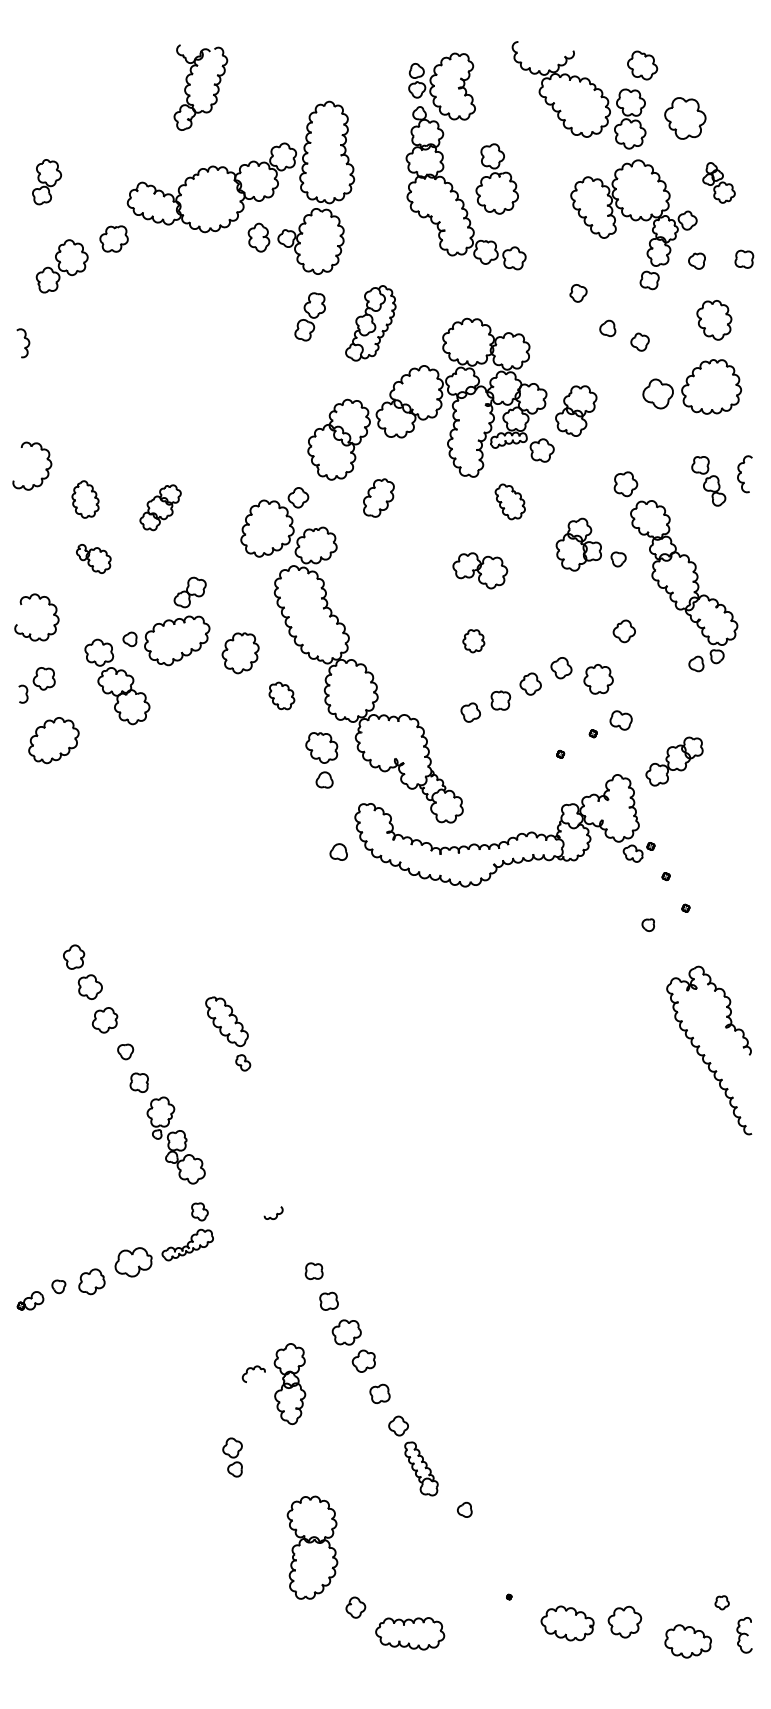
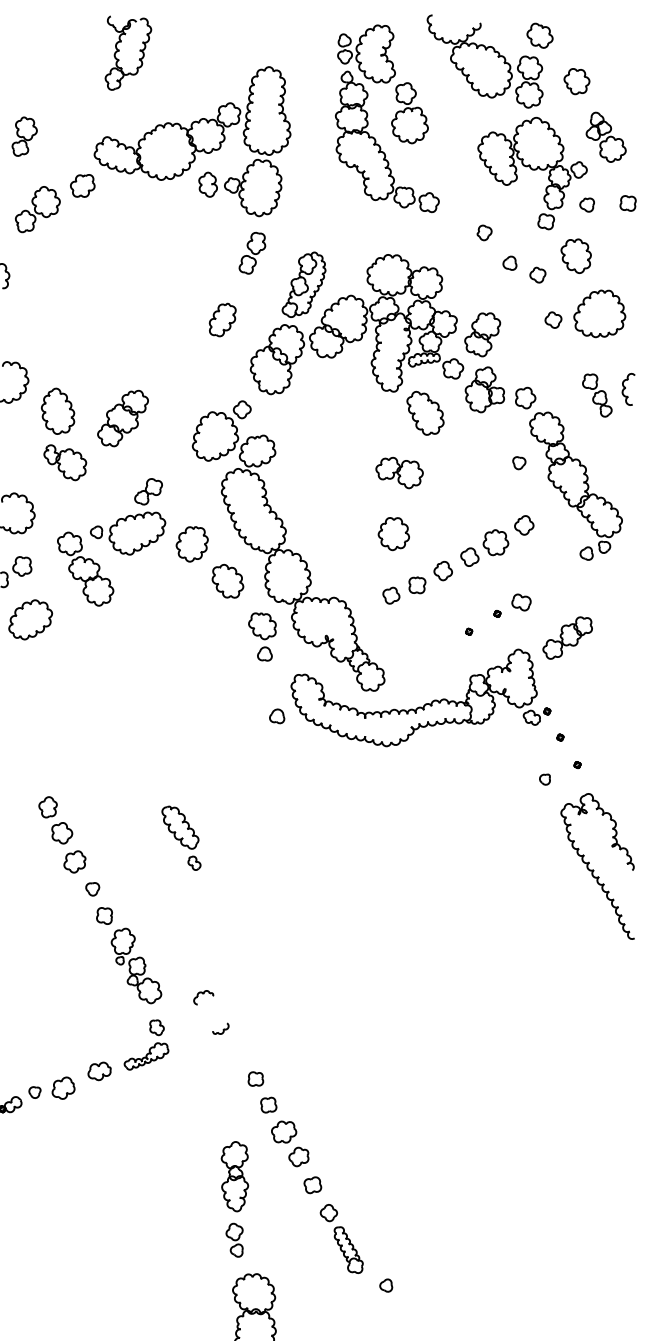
part: (190, 85) -> (119, 51), moved
part: (684, 118) -> (576, 81), size x0.71
part: (496, 178) -> (409, 112), moved
part: (718, 182) -> (605, 136), size x1.43
part: (714, 320) -> (576, 256), moved
part: (370, 323) -> (303, 284), moved
part: (657, 394) -> (552, 320), size x0.62
part: (378, 497) -> (222, 319), moved
part: (85, 499) -> (58, 411), size x1.43
part: (510, 501) -> (425, 413), size x1.43
part: (160, 507) -> (122, 418), size x1.43
part: (578, 544) -> (484, 389), moved
part: (93, 558) -> (64, 462), size x1.43
part: (473, 640) -> (393, 533), size x1.67
part: (598, 679) -> (495, 542), moved
part: (281, 695) -> (227, 580), size x1.43
part: (228, 1033) -> (181, 837), moved
part: (704, 1054) -> (593, 869), moved
part: (133, 1262) -> (99, 1071), size x0.71
part: (253, 1373) -> (203, 997), moved
part: (232, 1457) -> (234, 1240), moved

